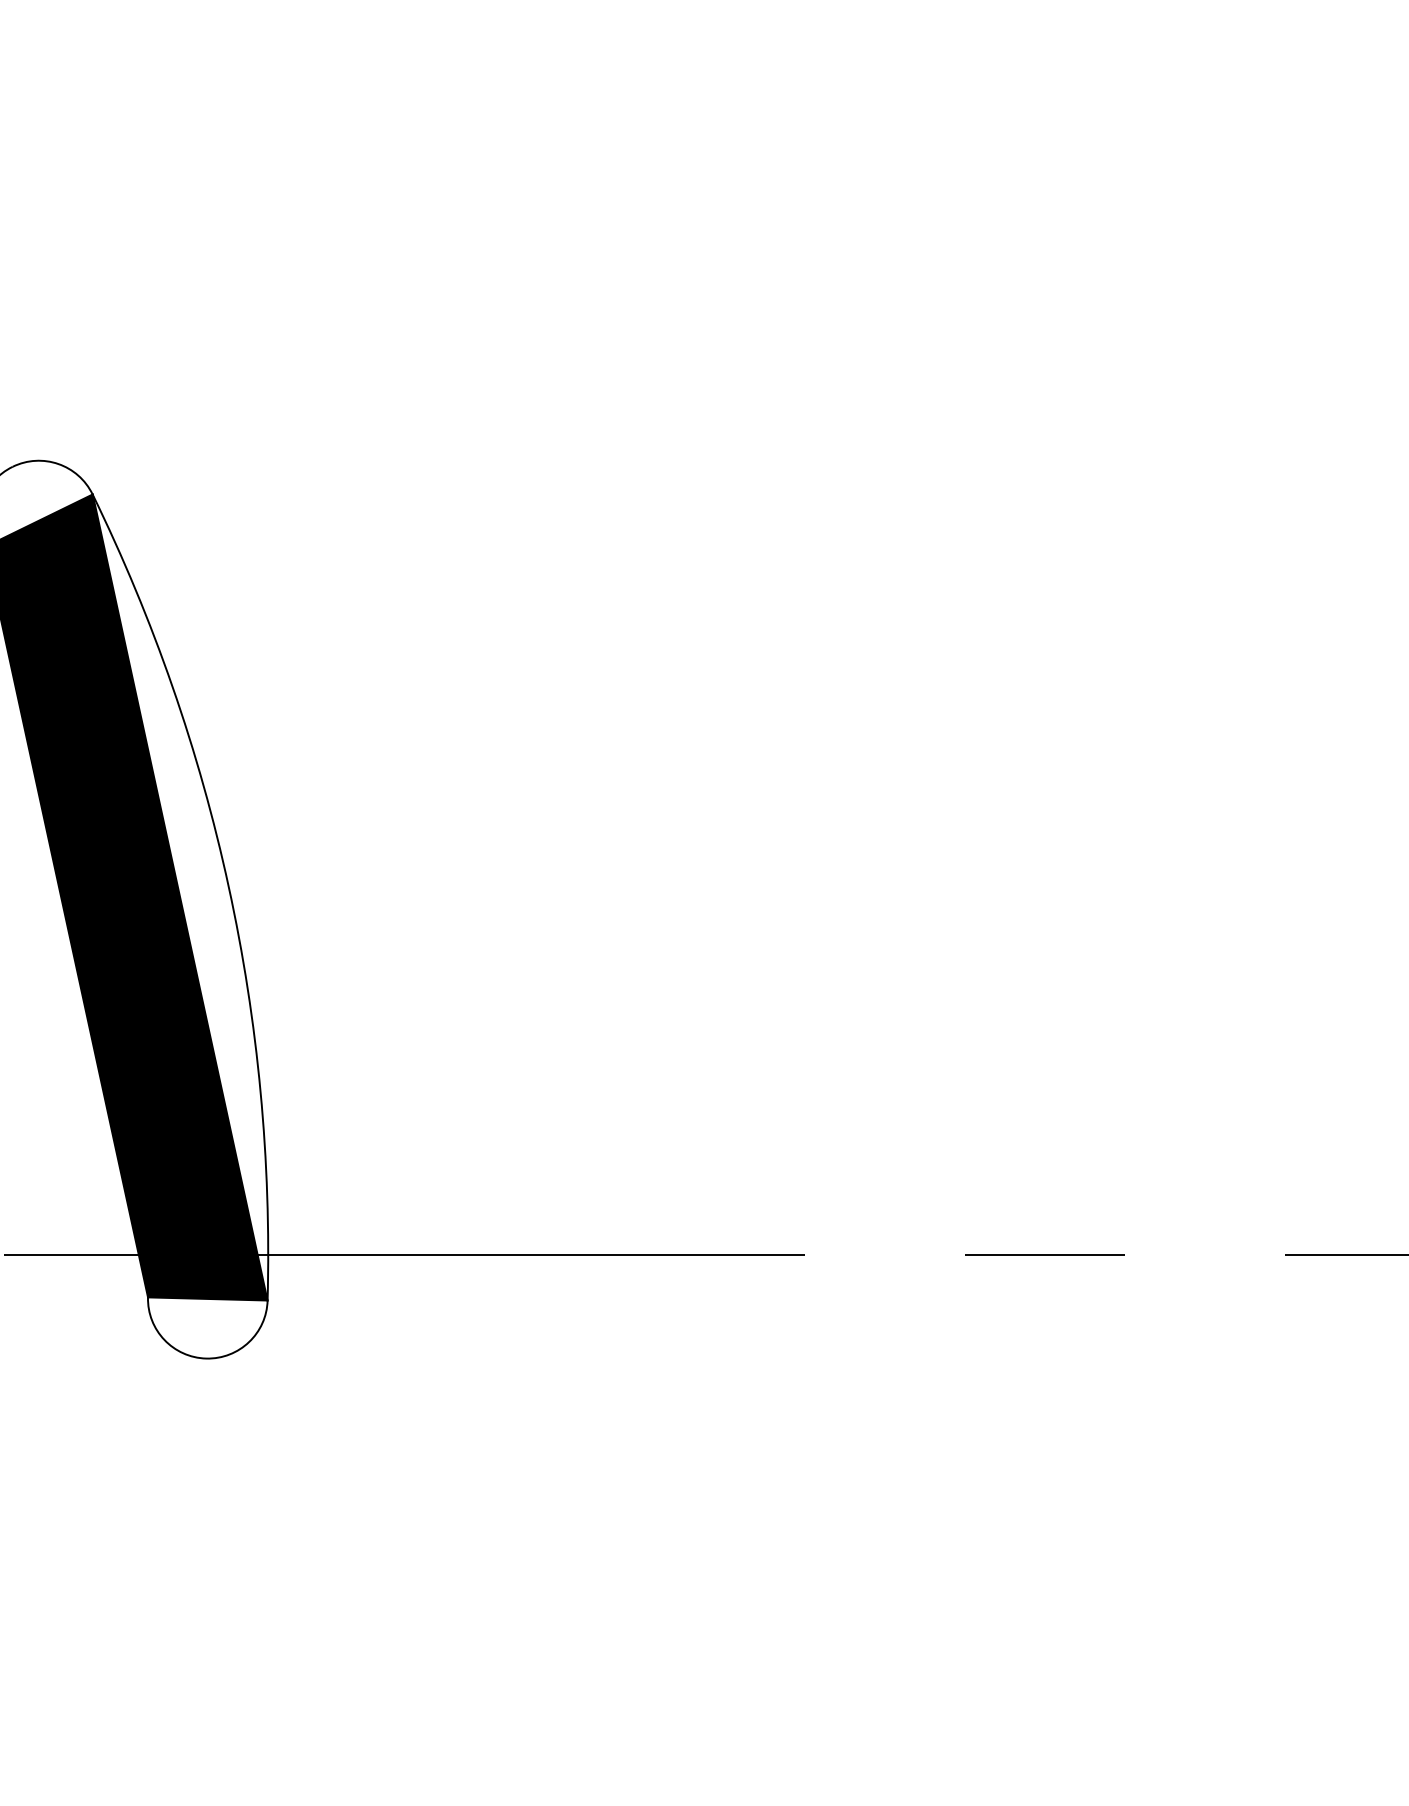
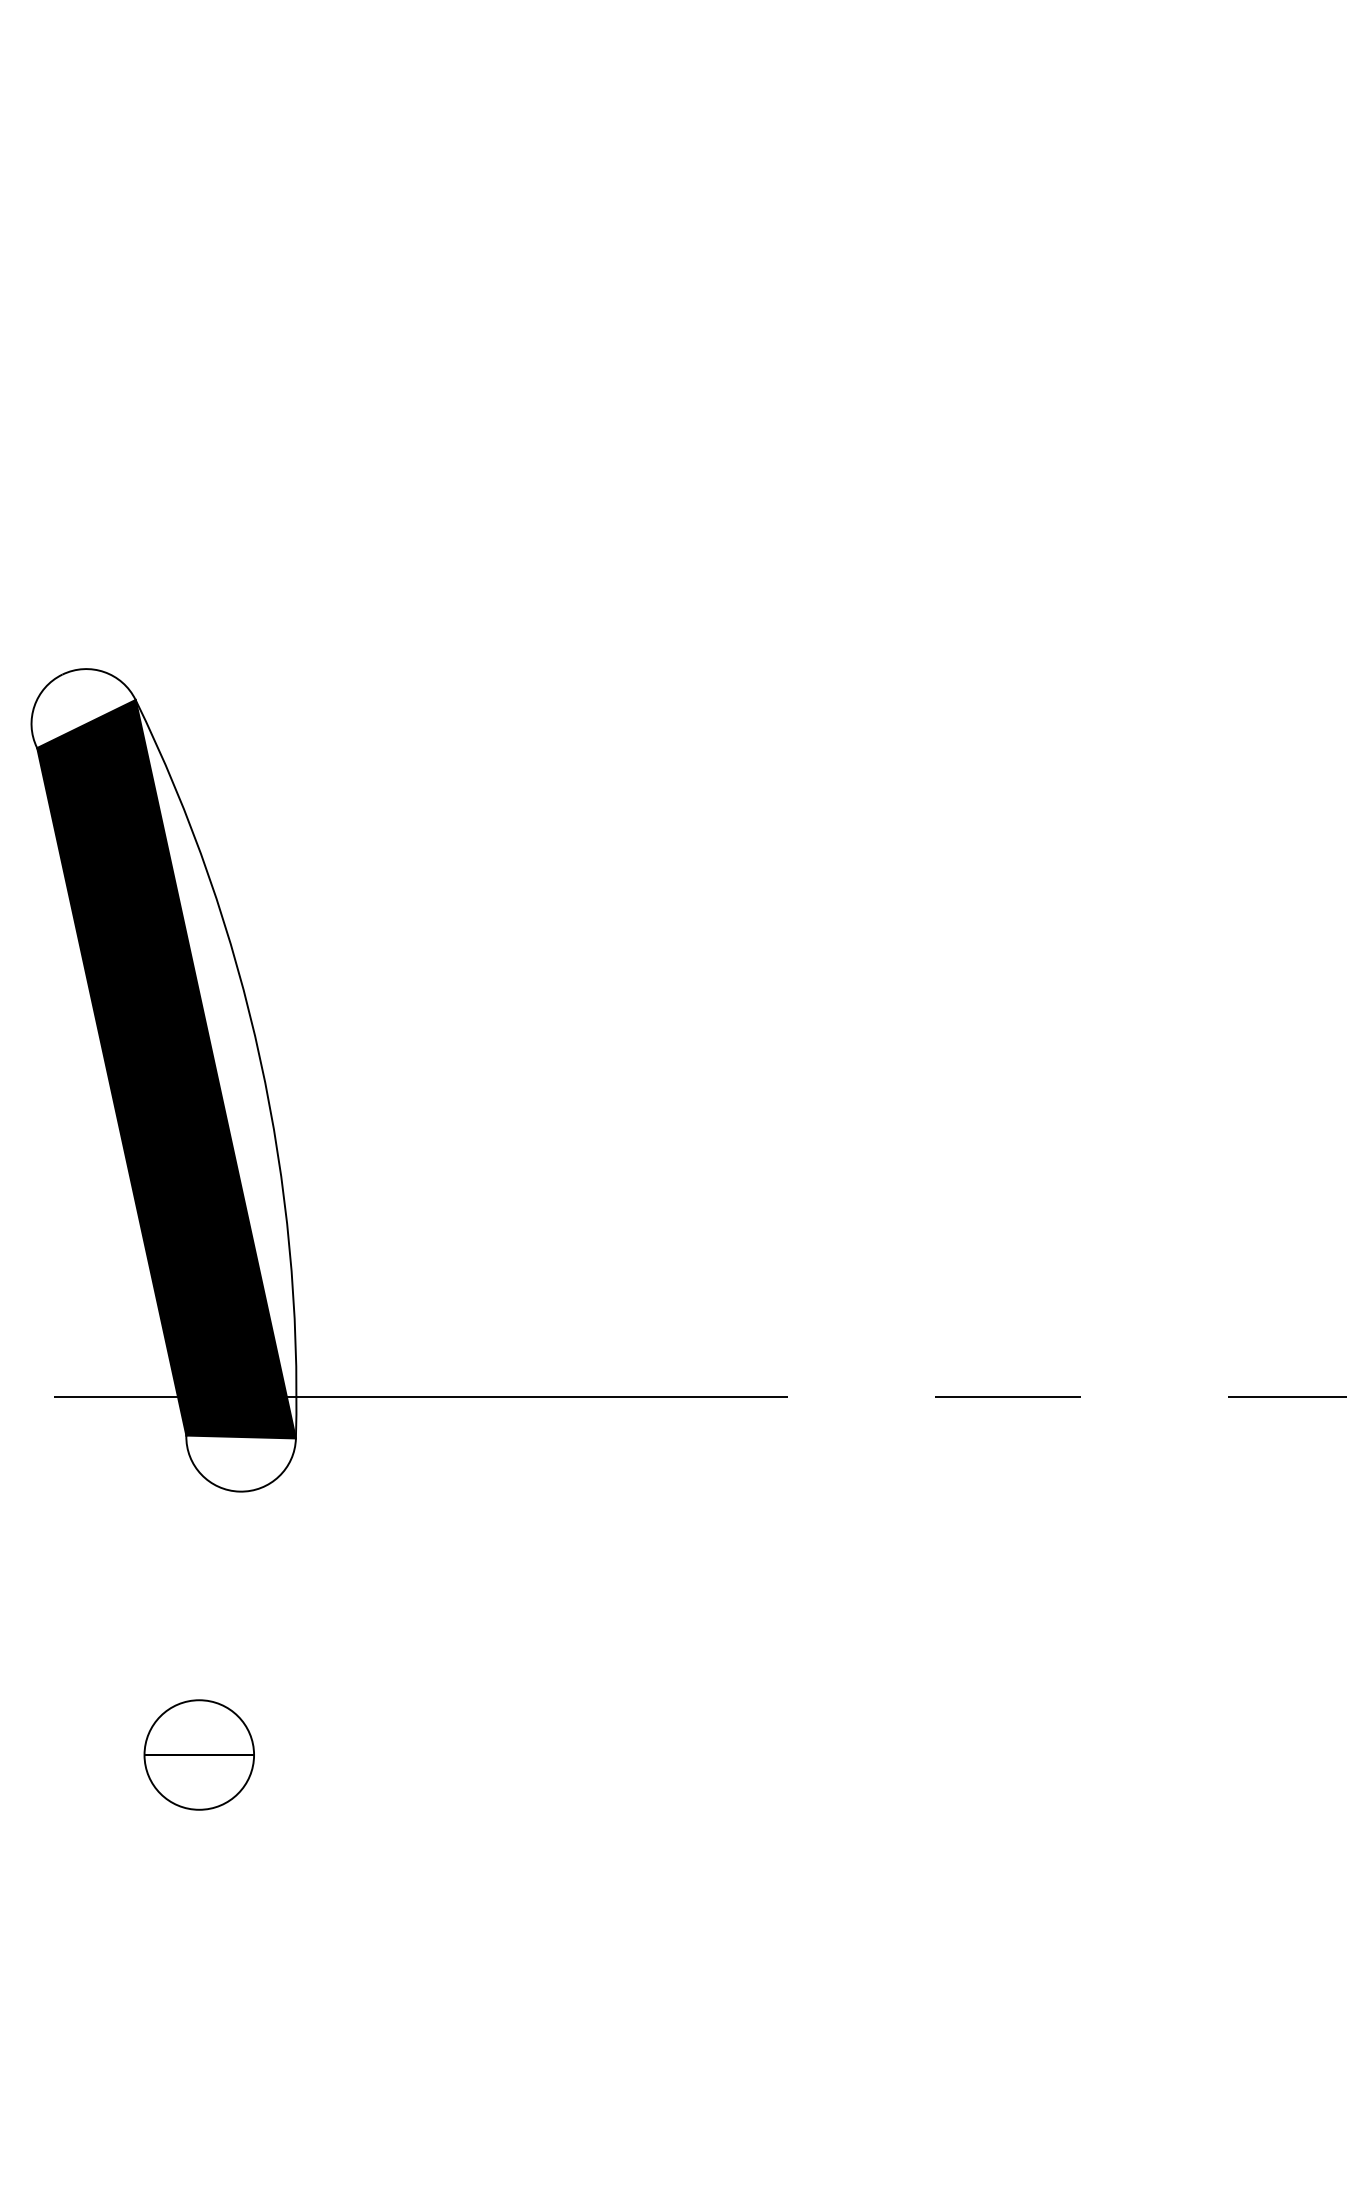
part: (161, 1645) -> (198, 1754), added

